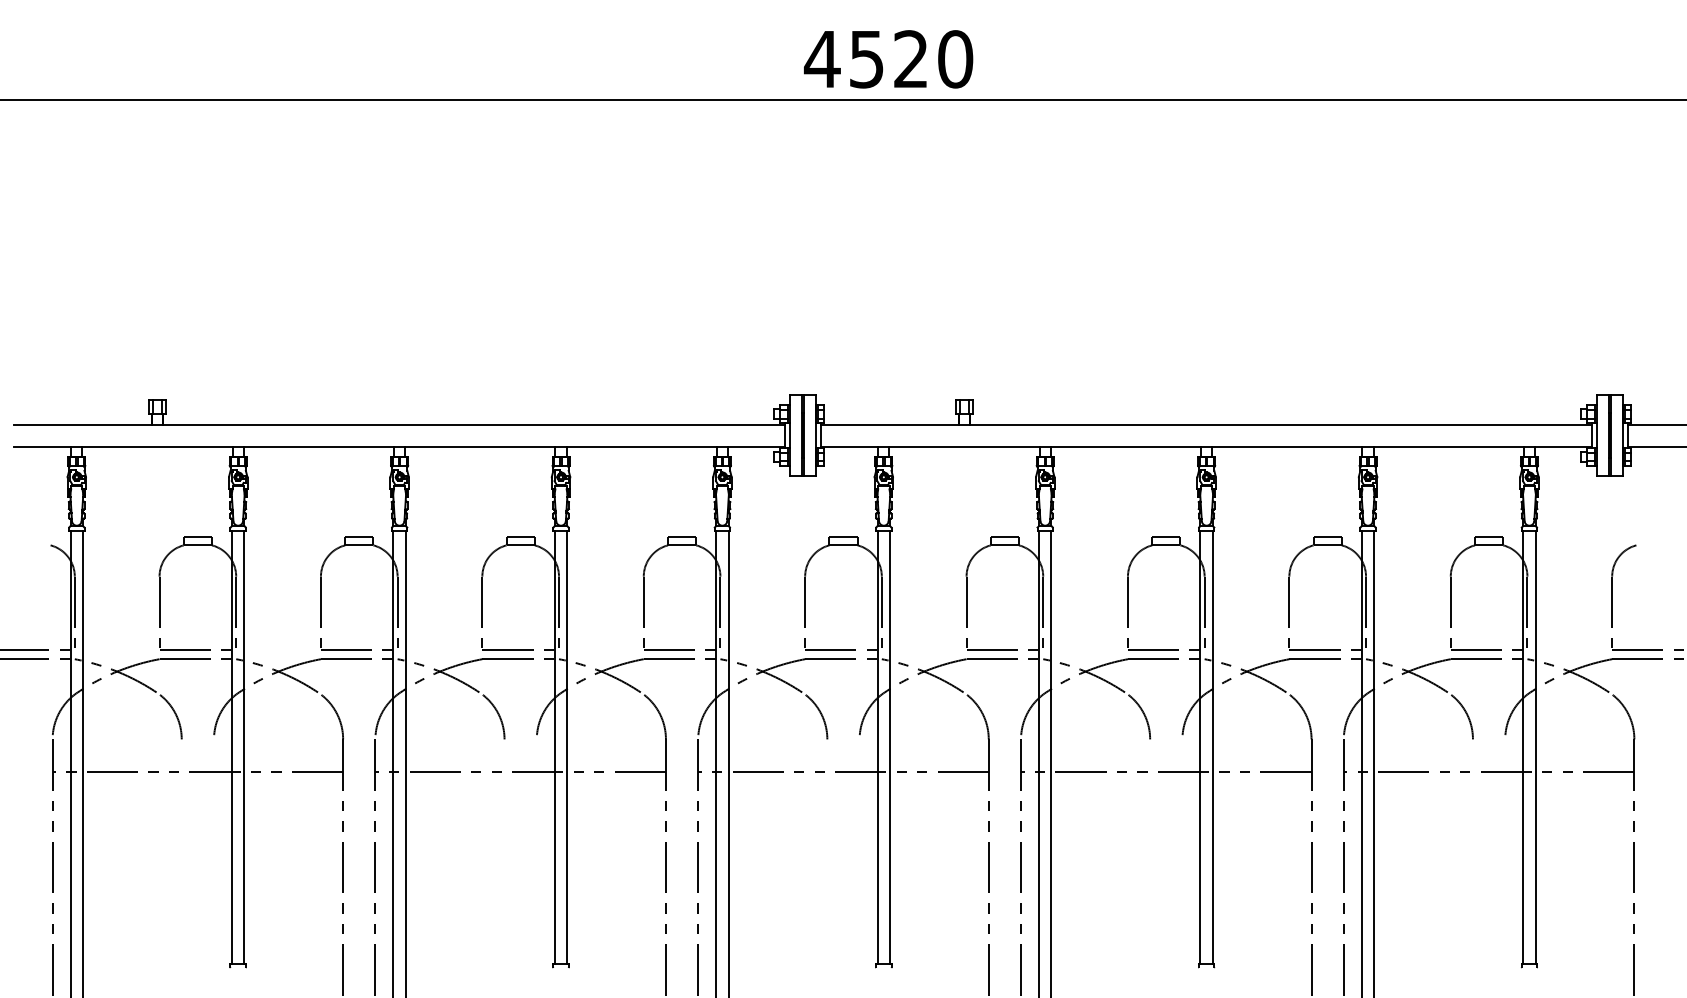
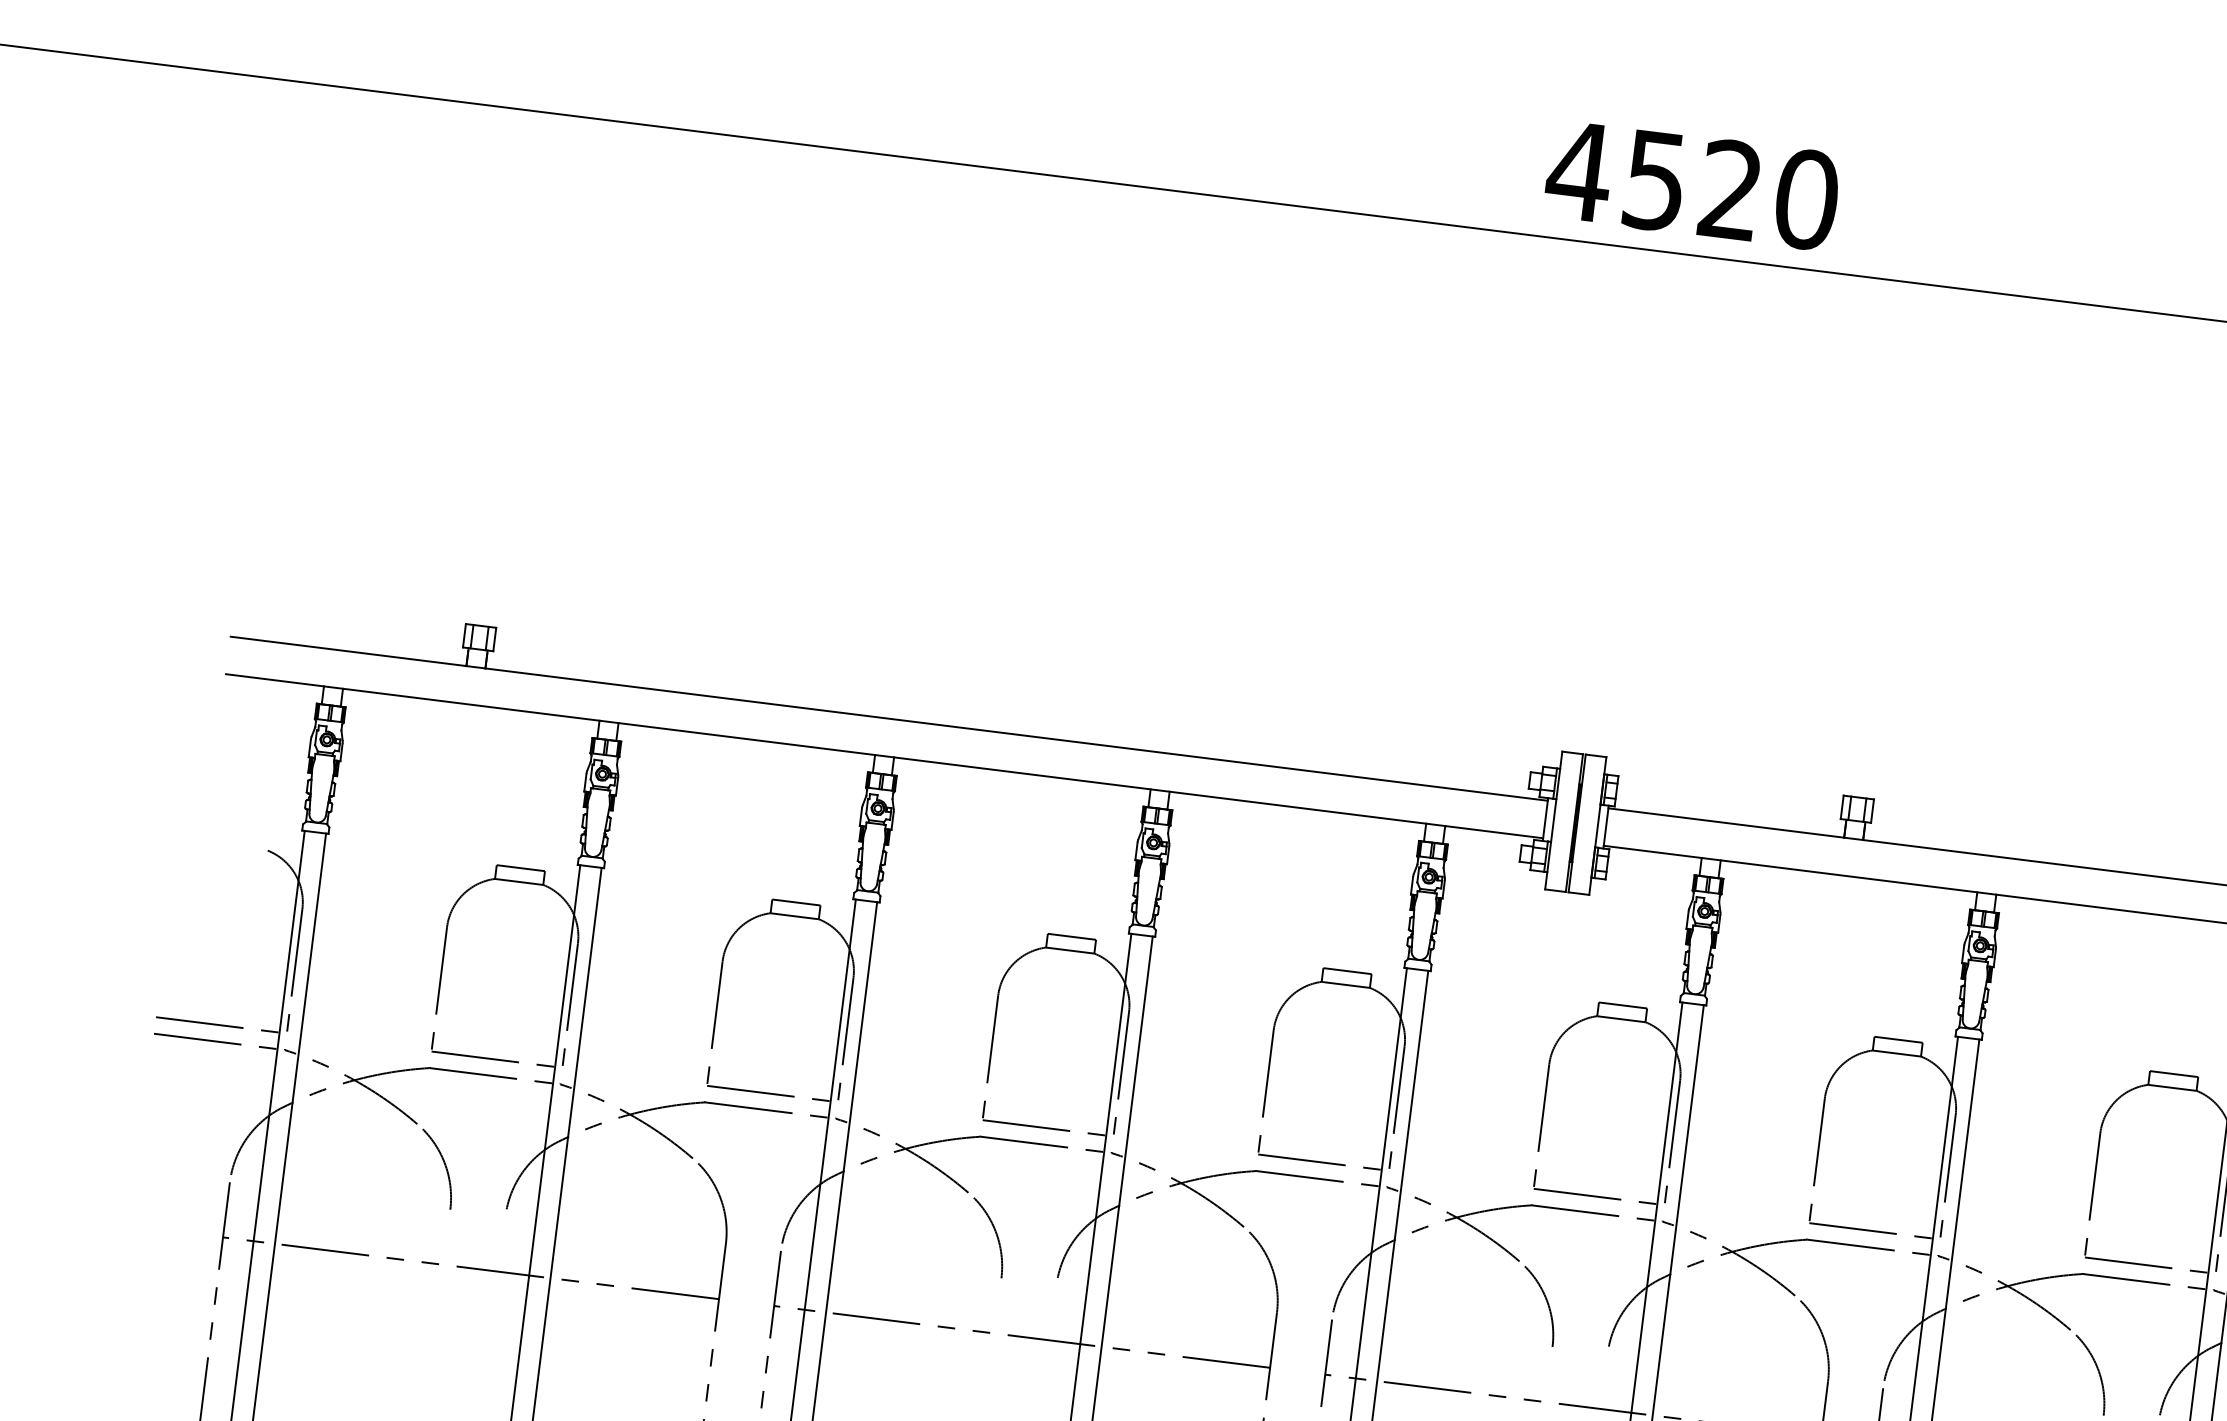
text: (888, 59) -> (1692, 185), moved

